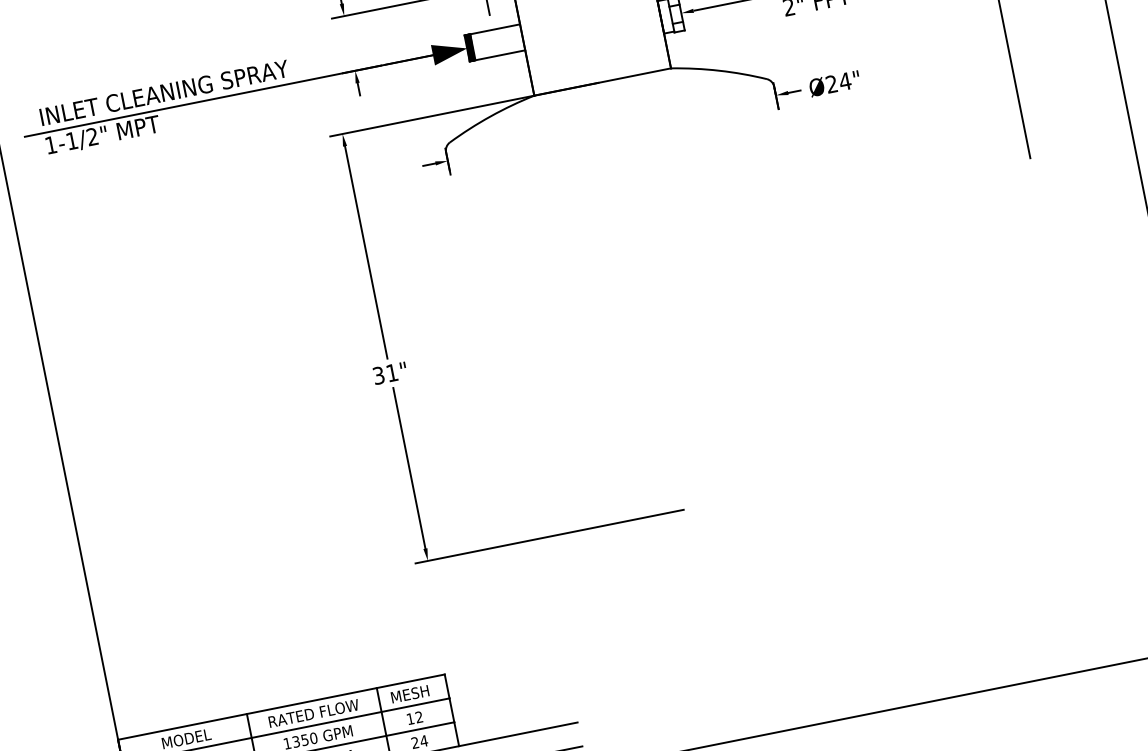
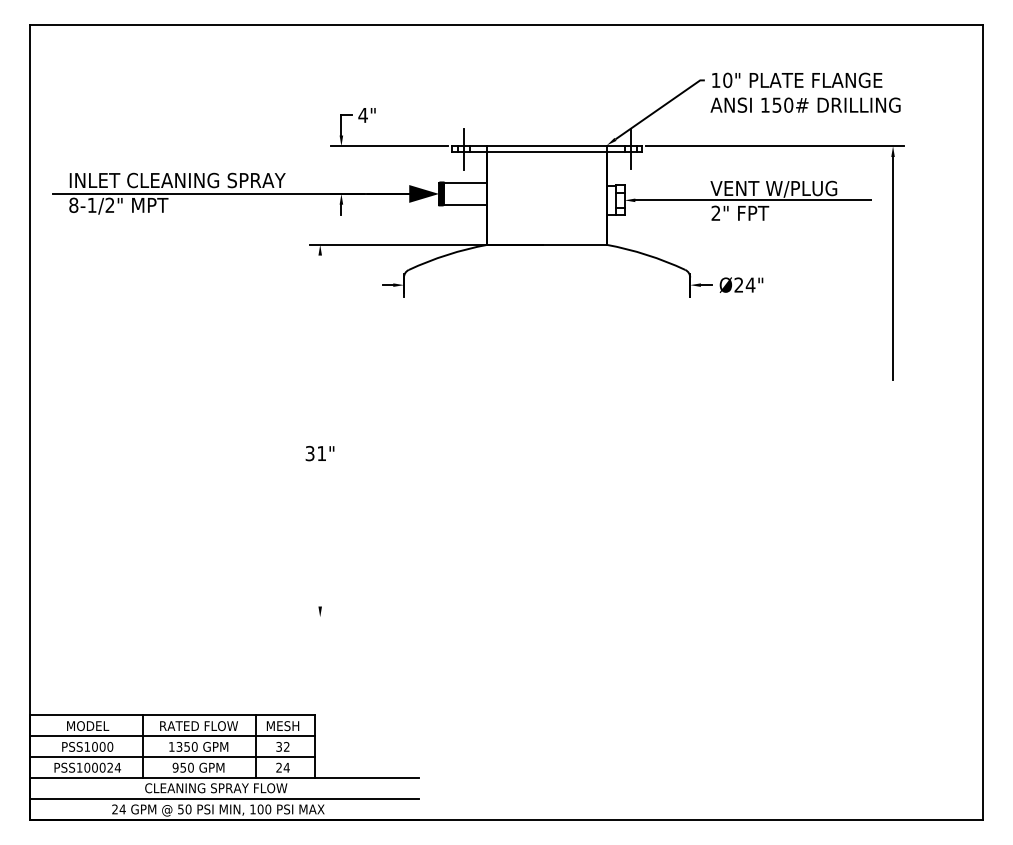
text: (50, 144) -> (73, 204), 1-1/2" -> 8-1/2"
line: (366, 251) -> (320, 347), removed
line: (409, 468) -> (320, 536), removed
line: (549, 536) -> (426, 617), removed
text: (409, 718) -> (278, 746), 12 -> 32

